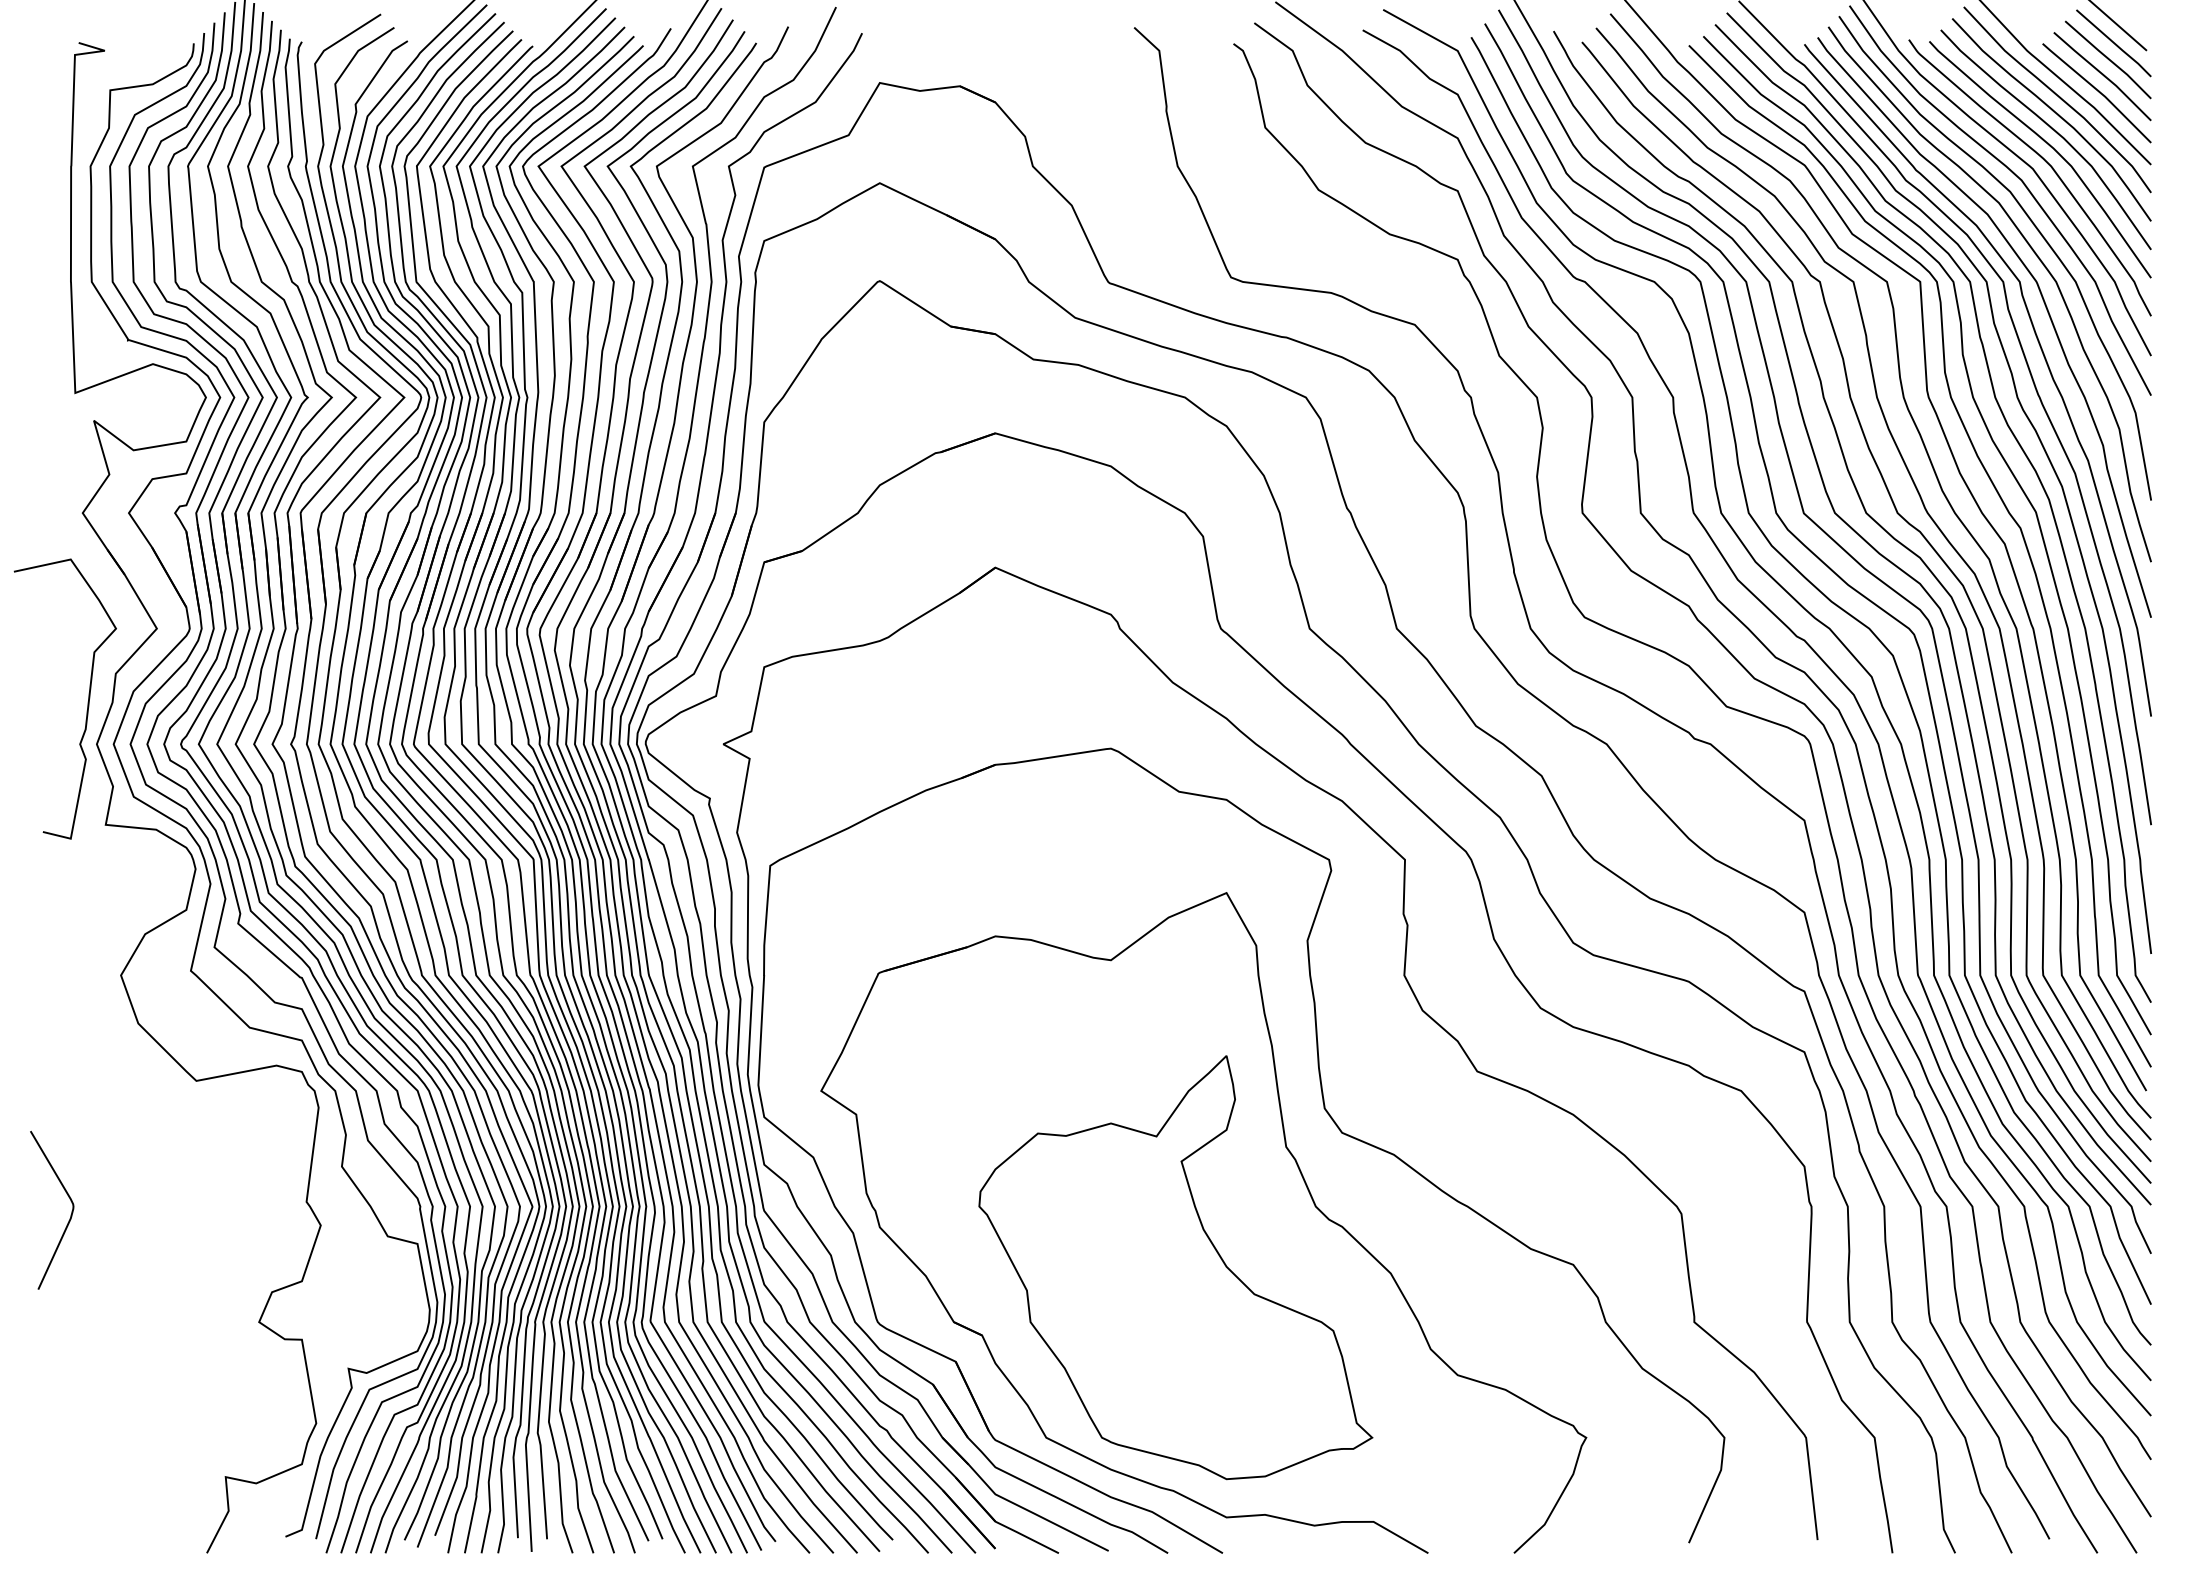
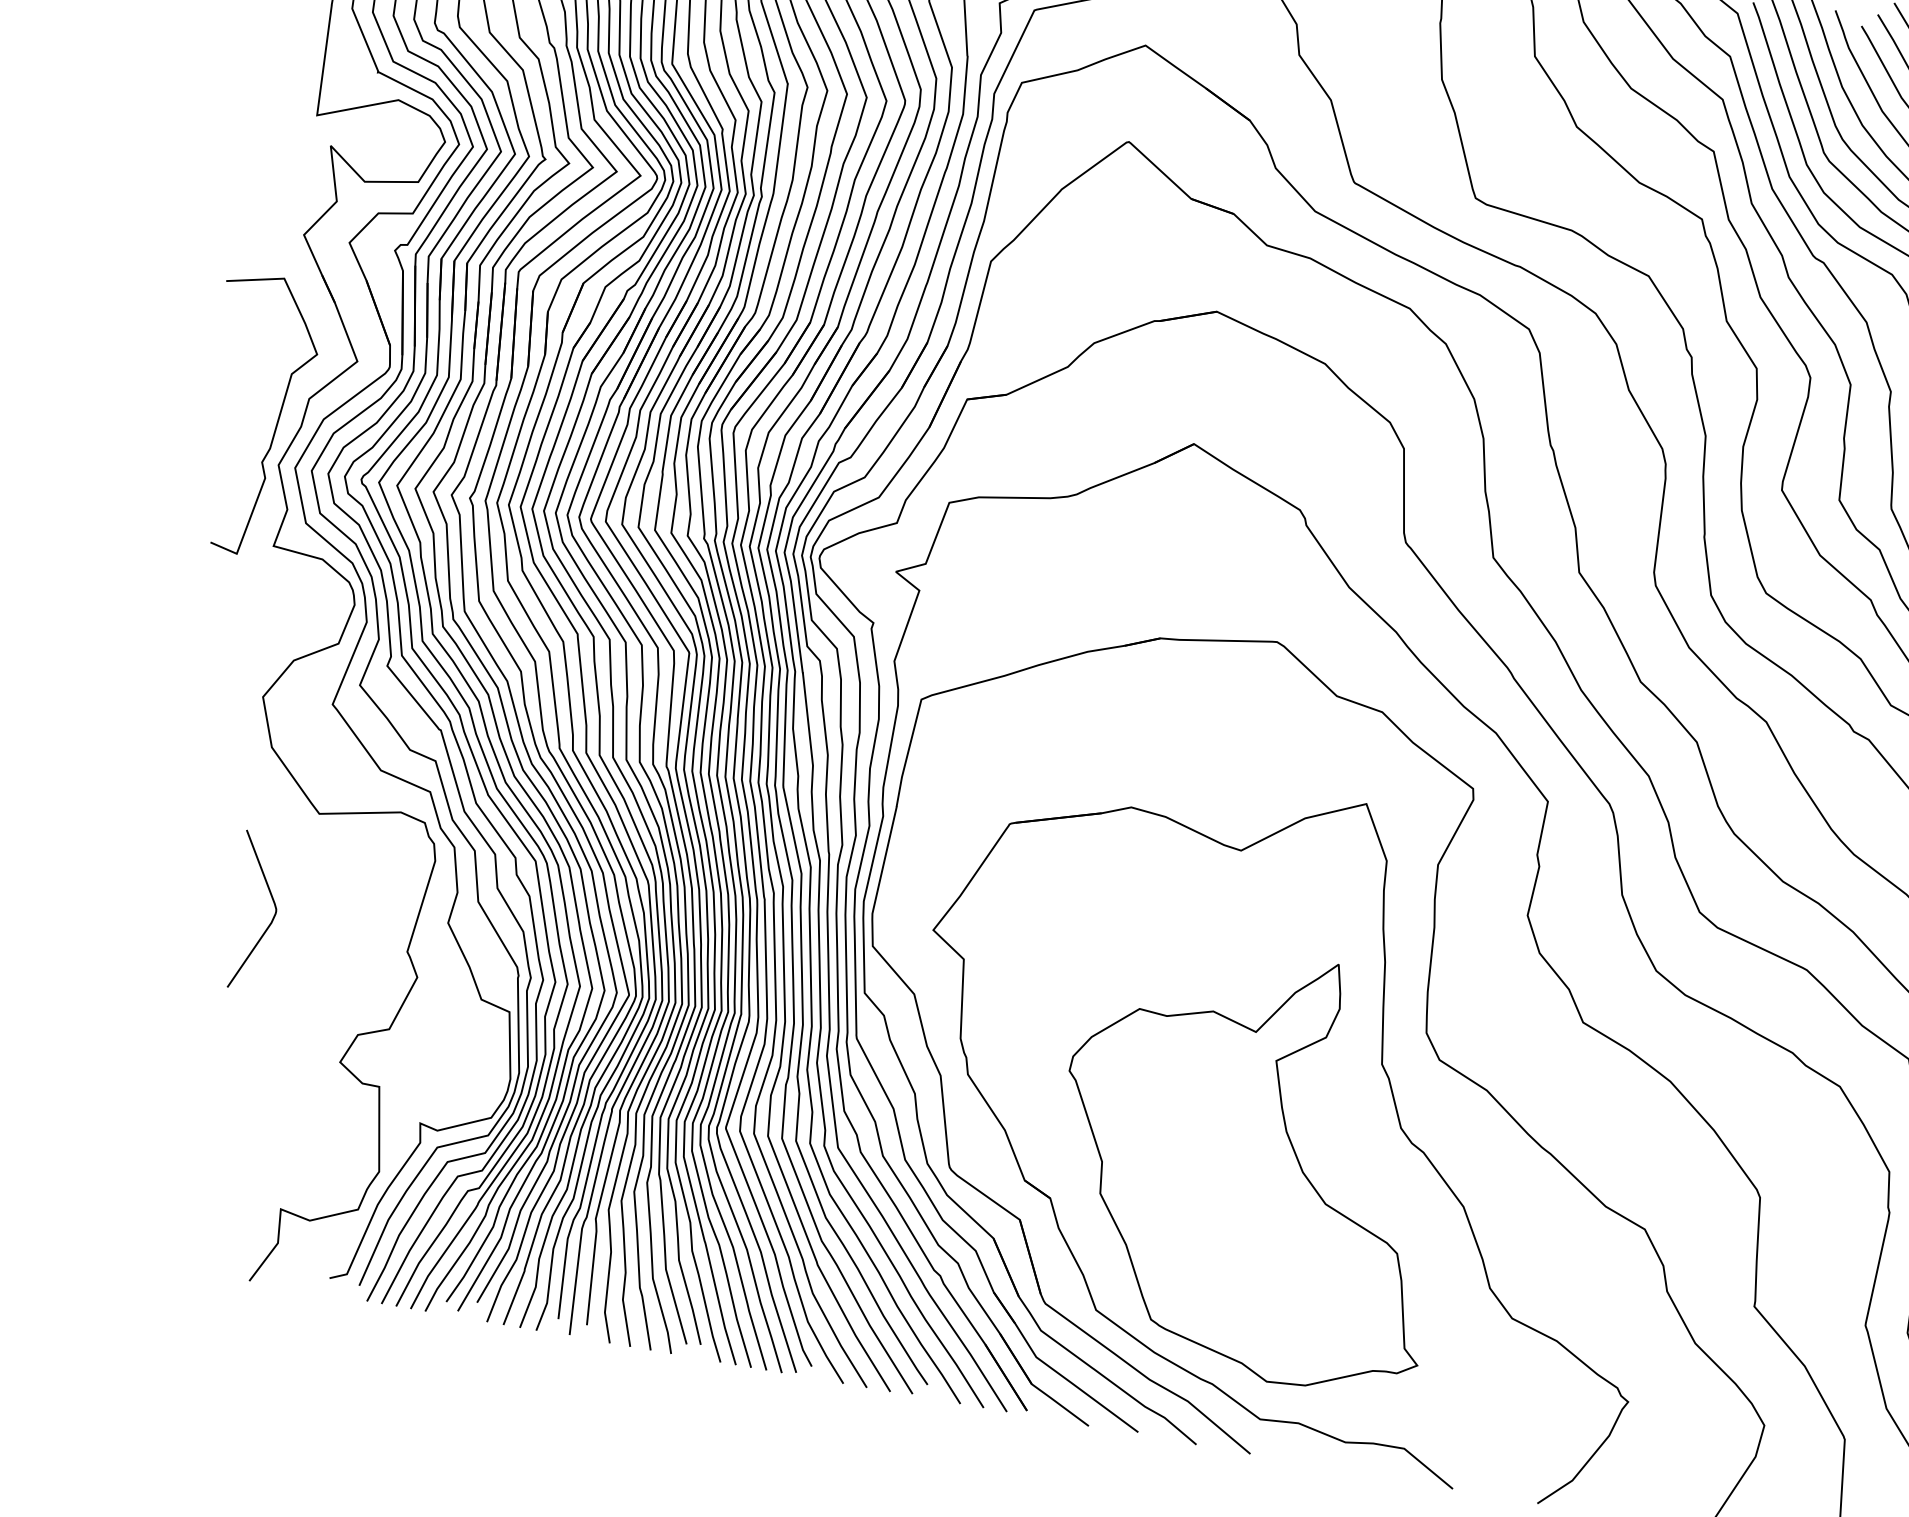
curve: (70, 1214) -> (271, 918), moved

